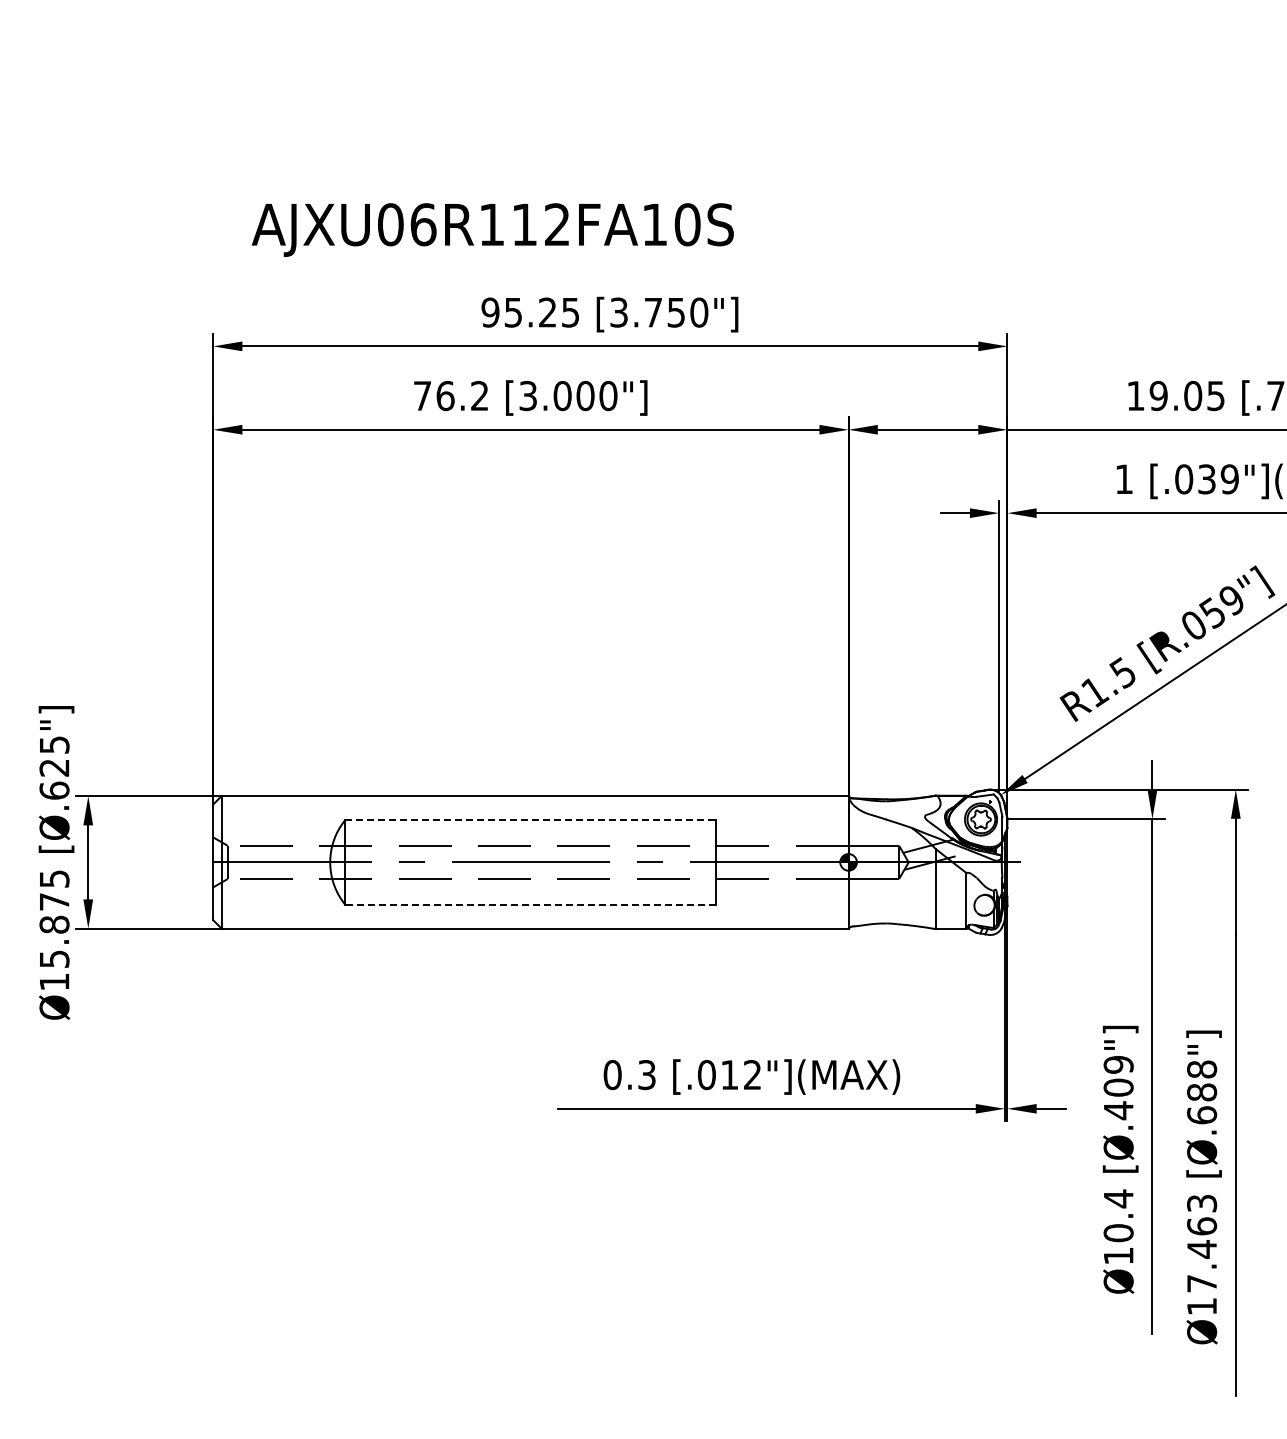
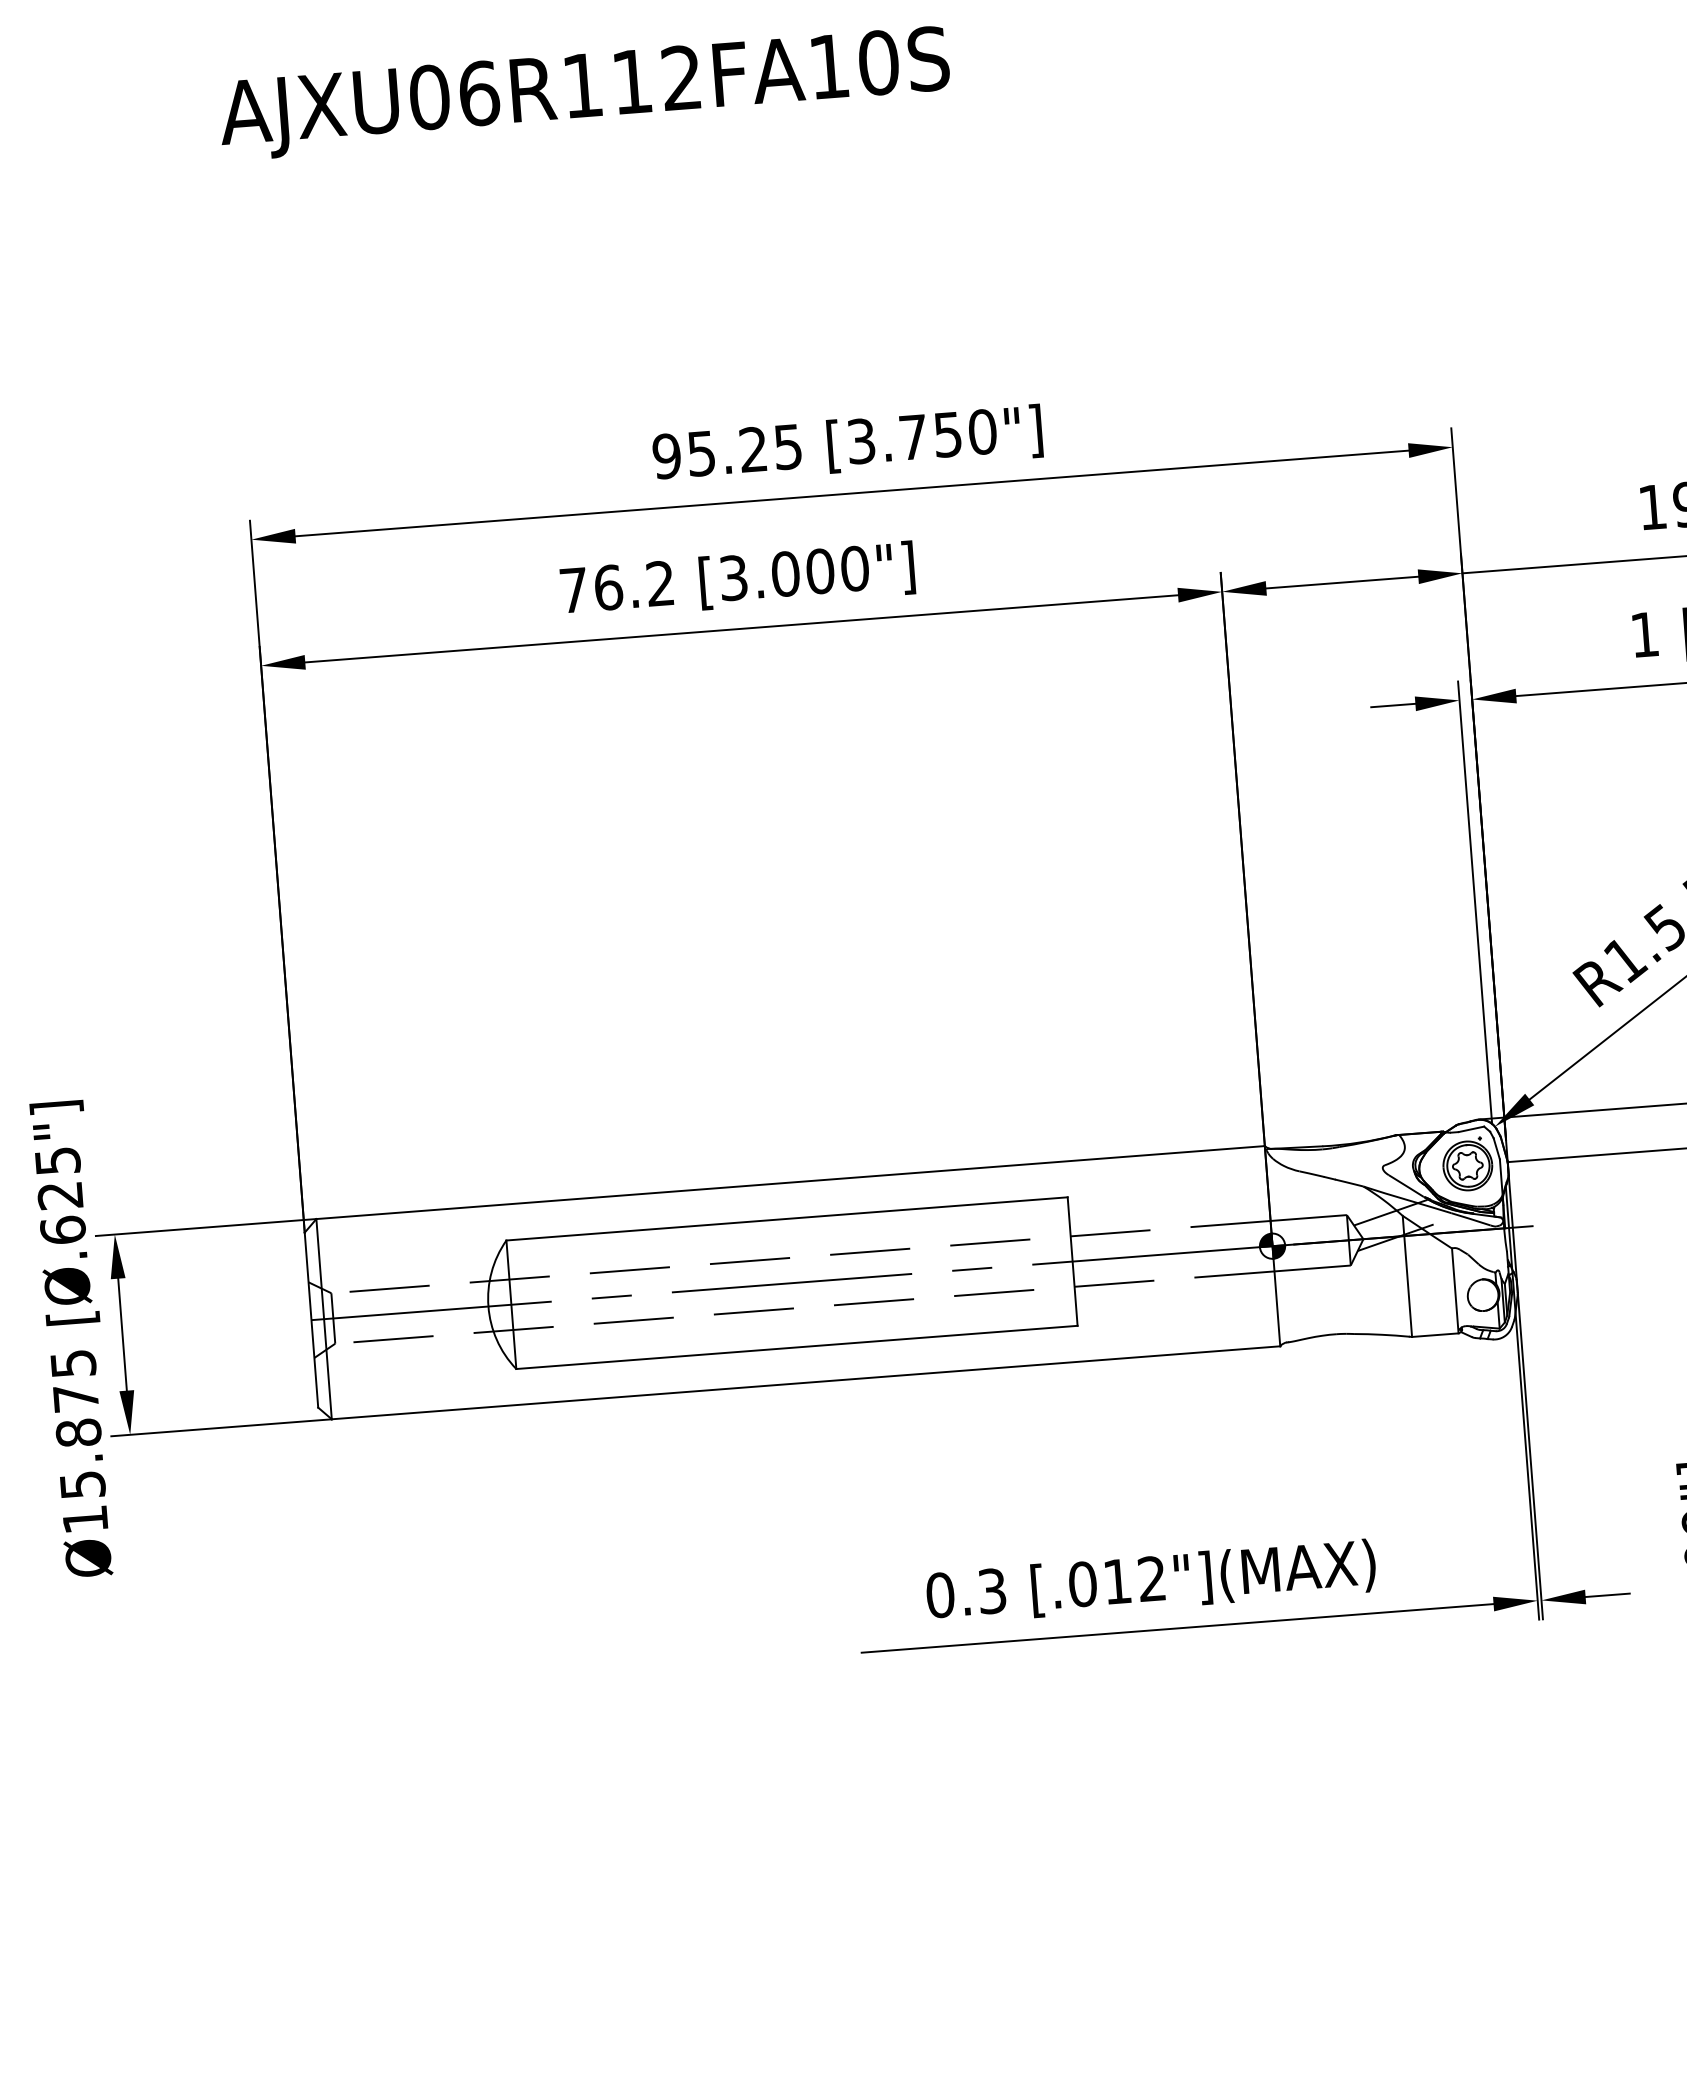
text: (492, 229) -> (584, 92), moved
line: (530, 819) -> (786, 1218), dashed -> solid
line: (530, 904) -> (796, 1346), dashed -> solid

